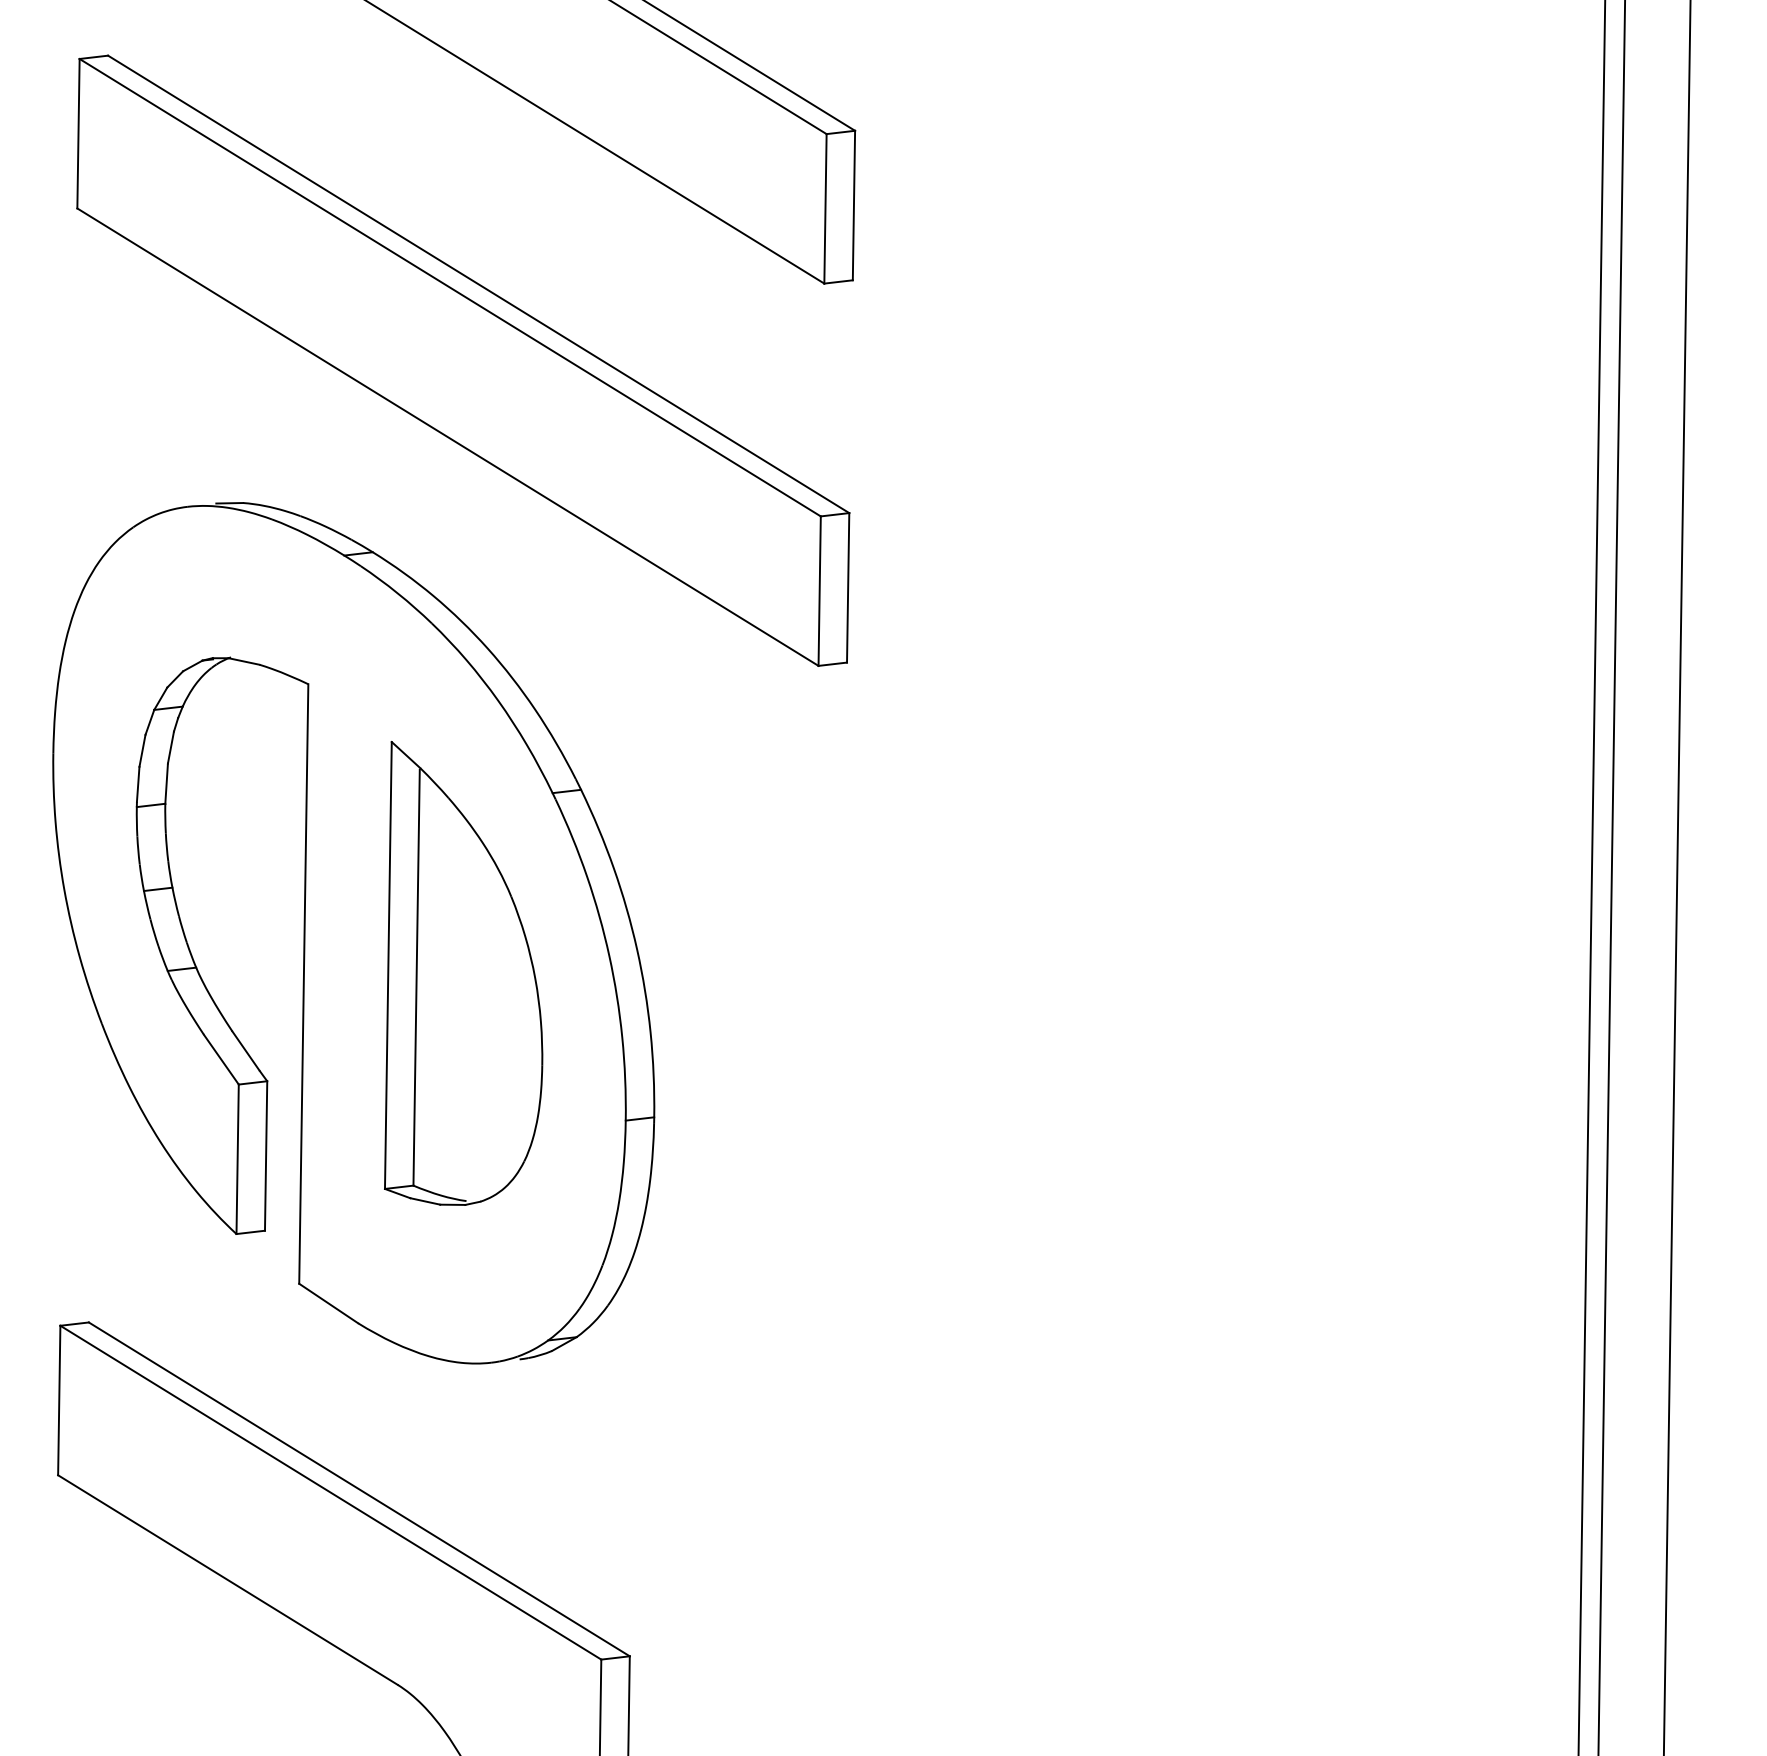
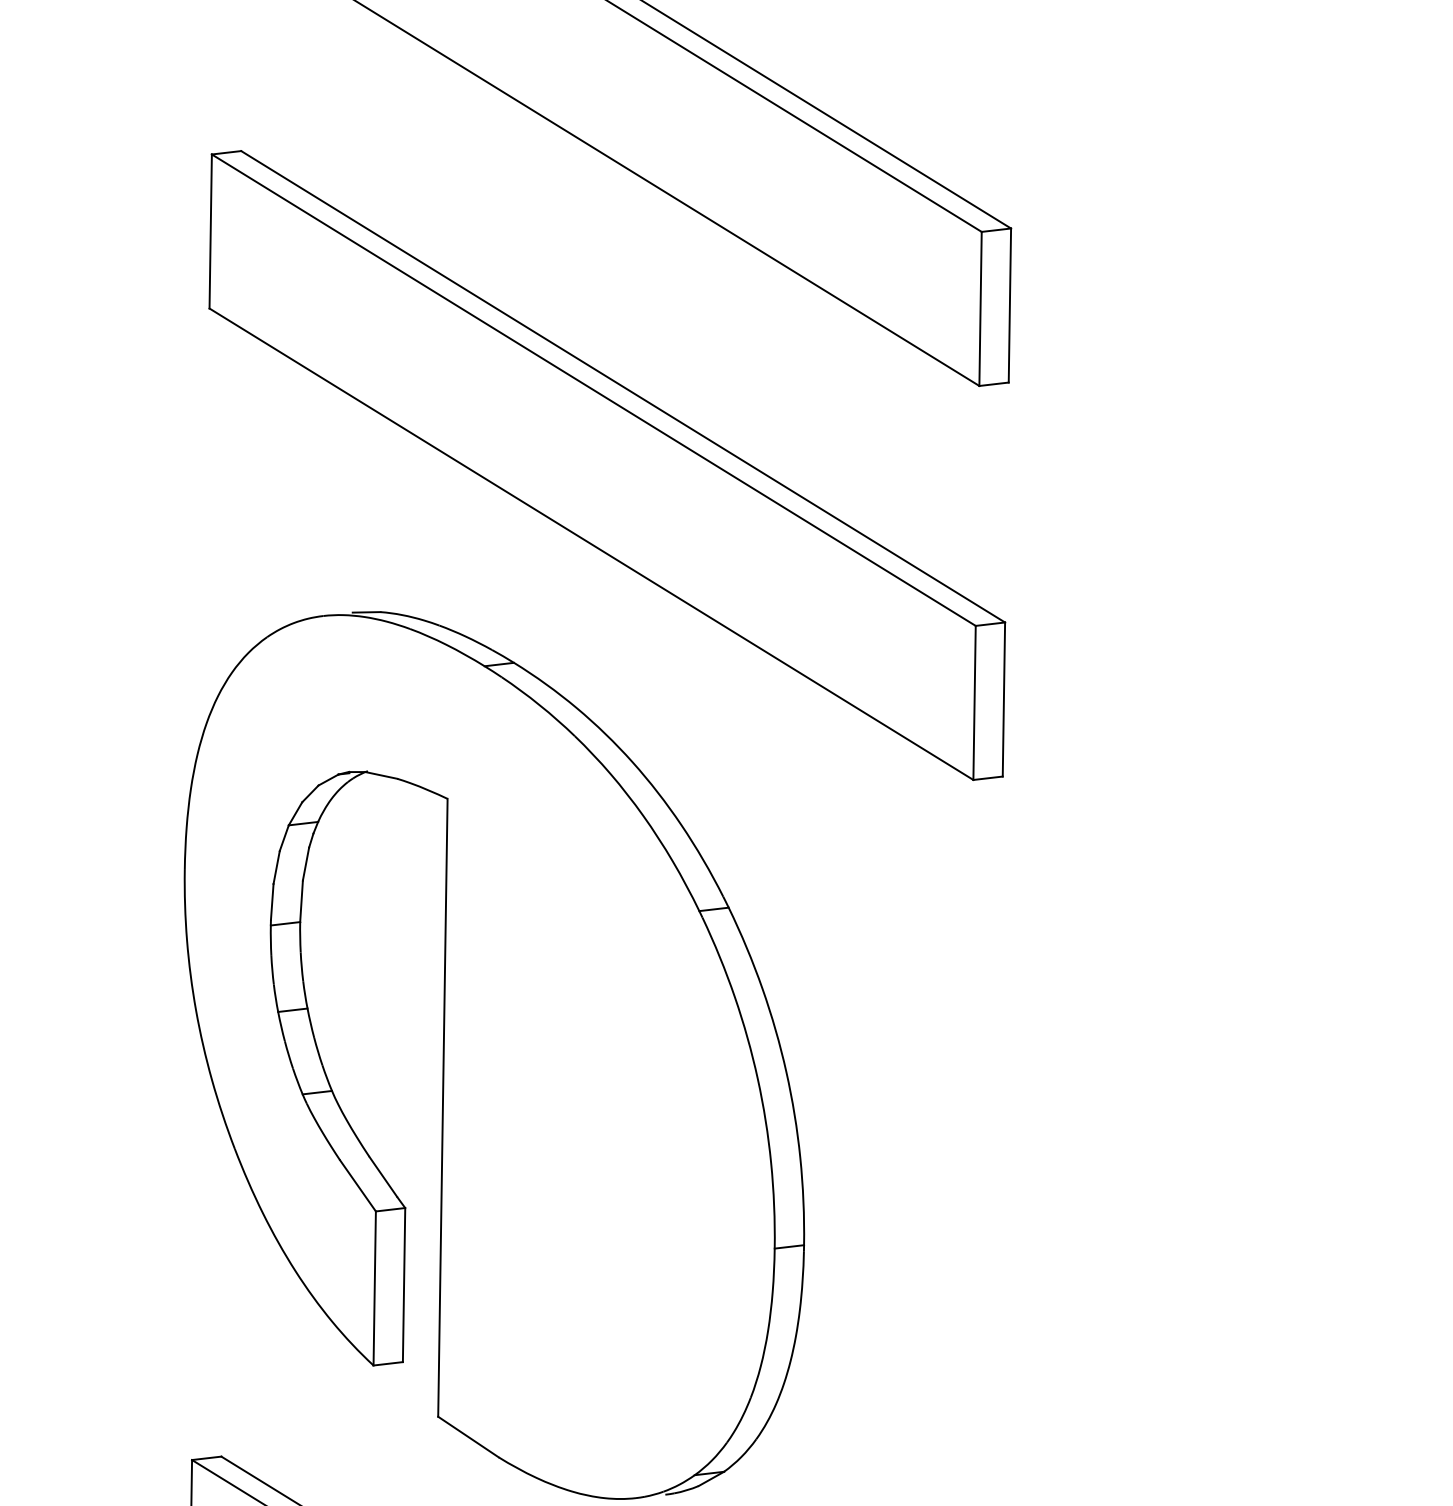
part: (463, 973) -> (607, 1096), removed

